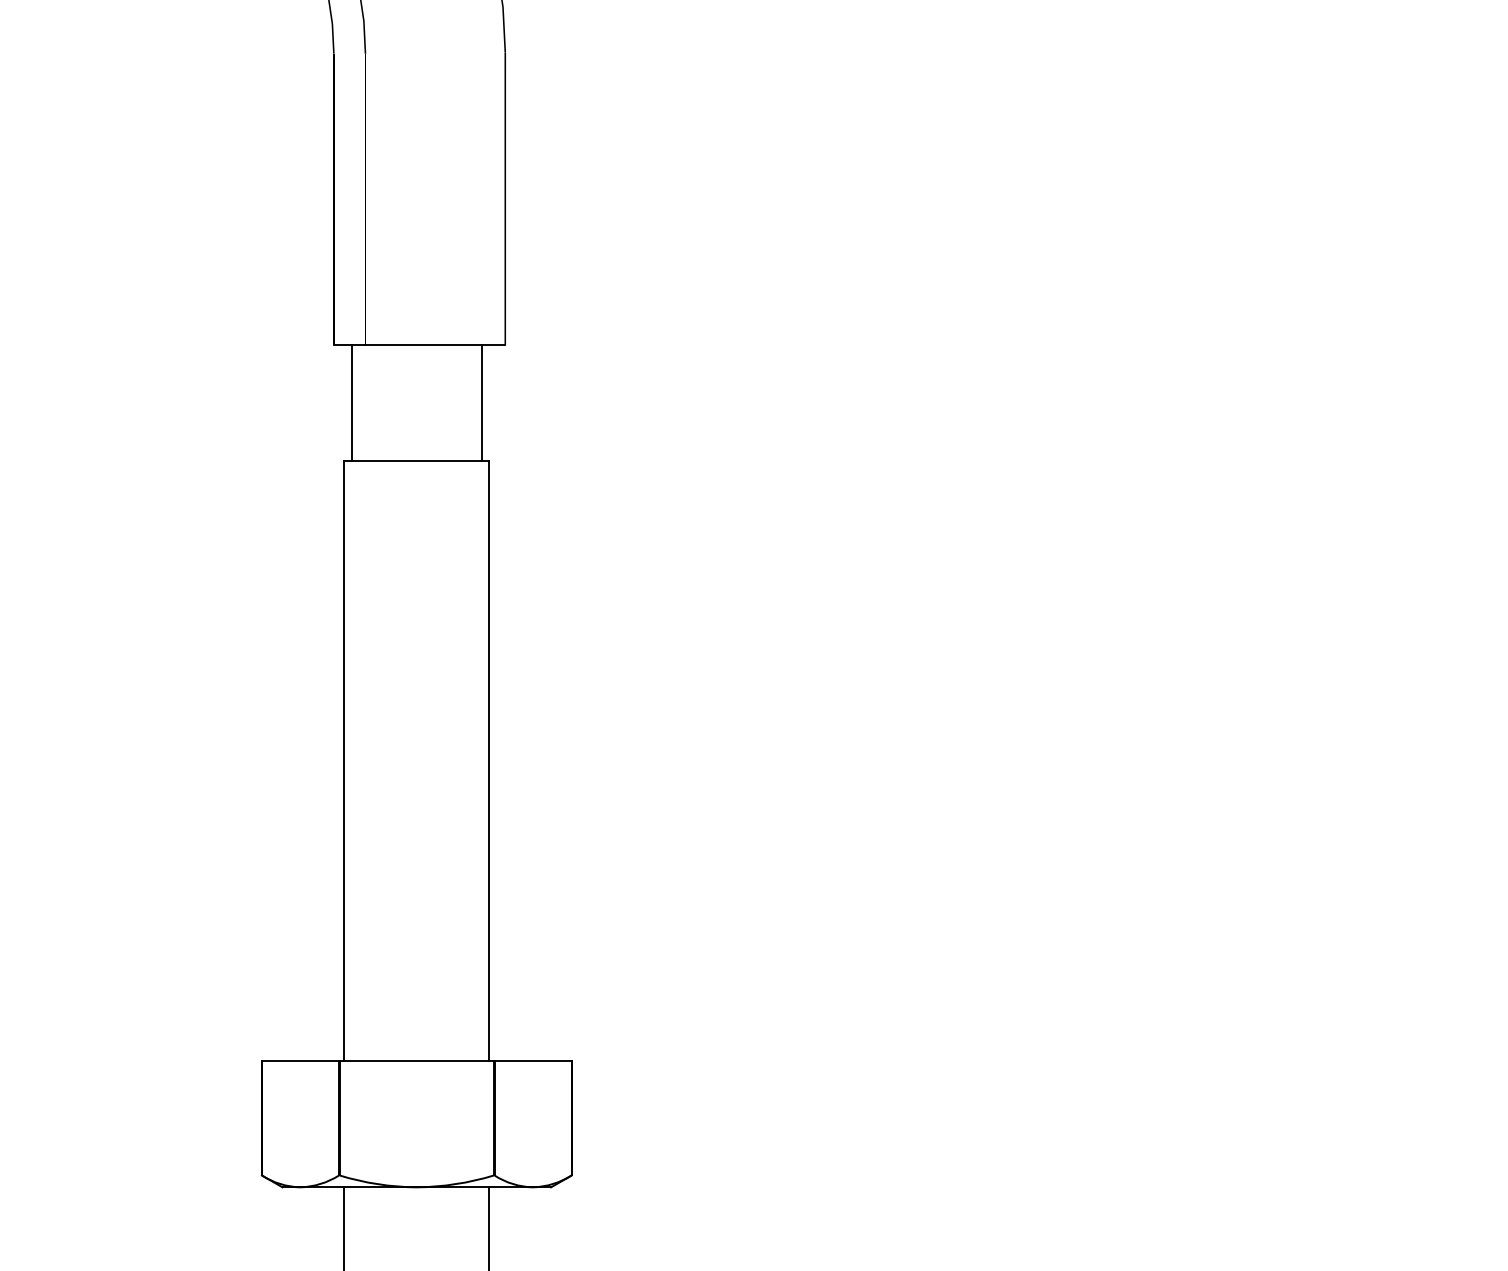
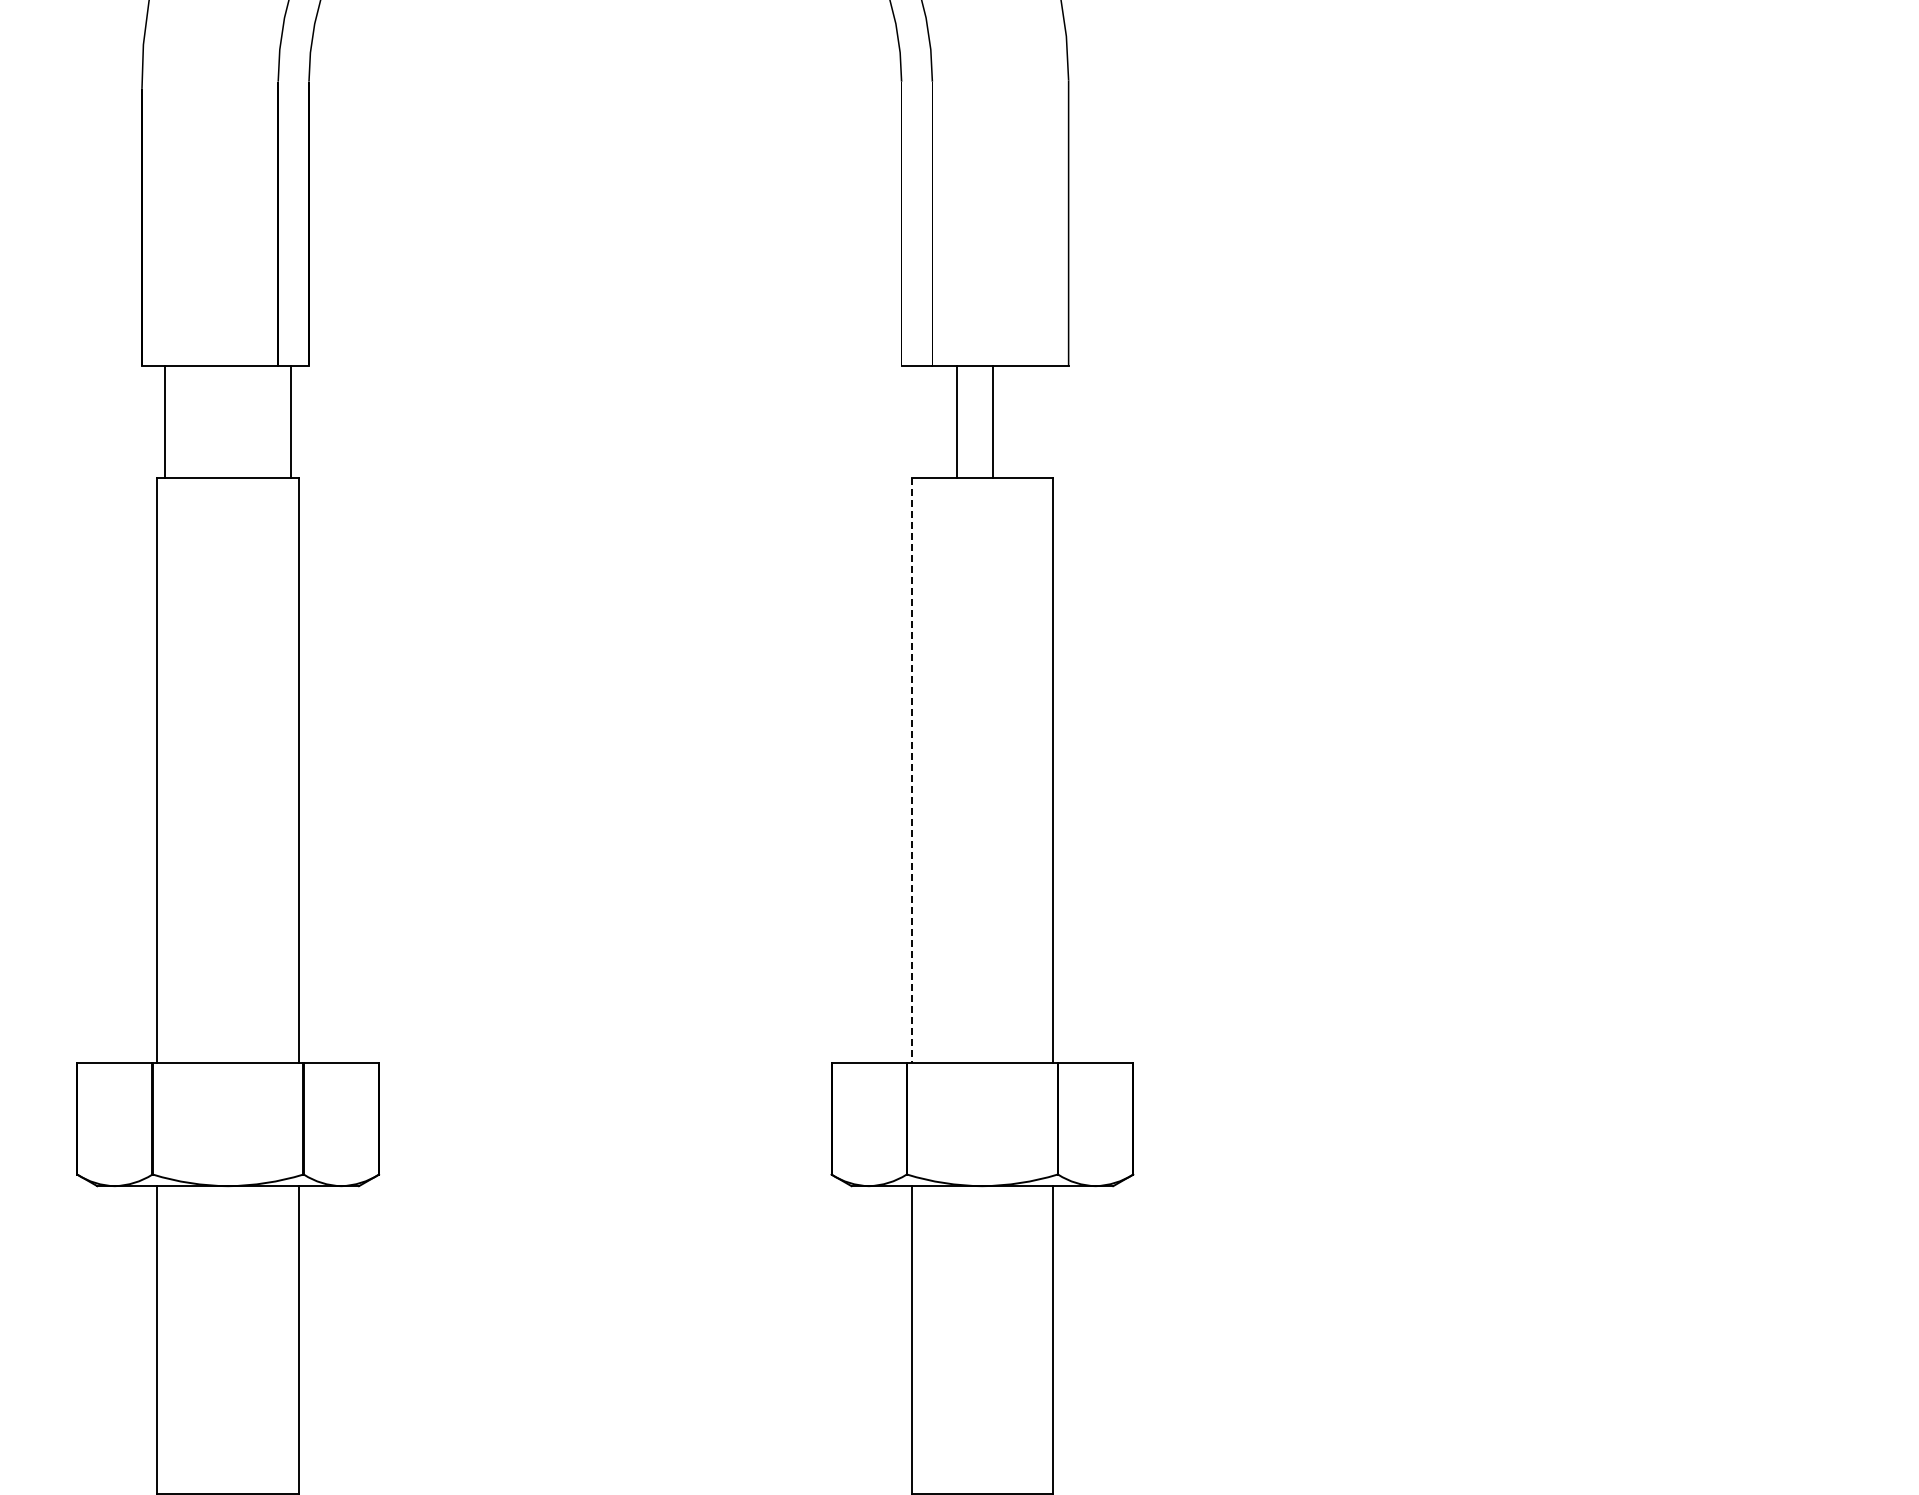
line: (352, 402) -> (993, 421), moved
line: (481, 402) -> (956, 421), moved
line: (344, 761) -> (911, 771), solid -> dashed

